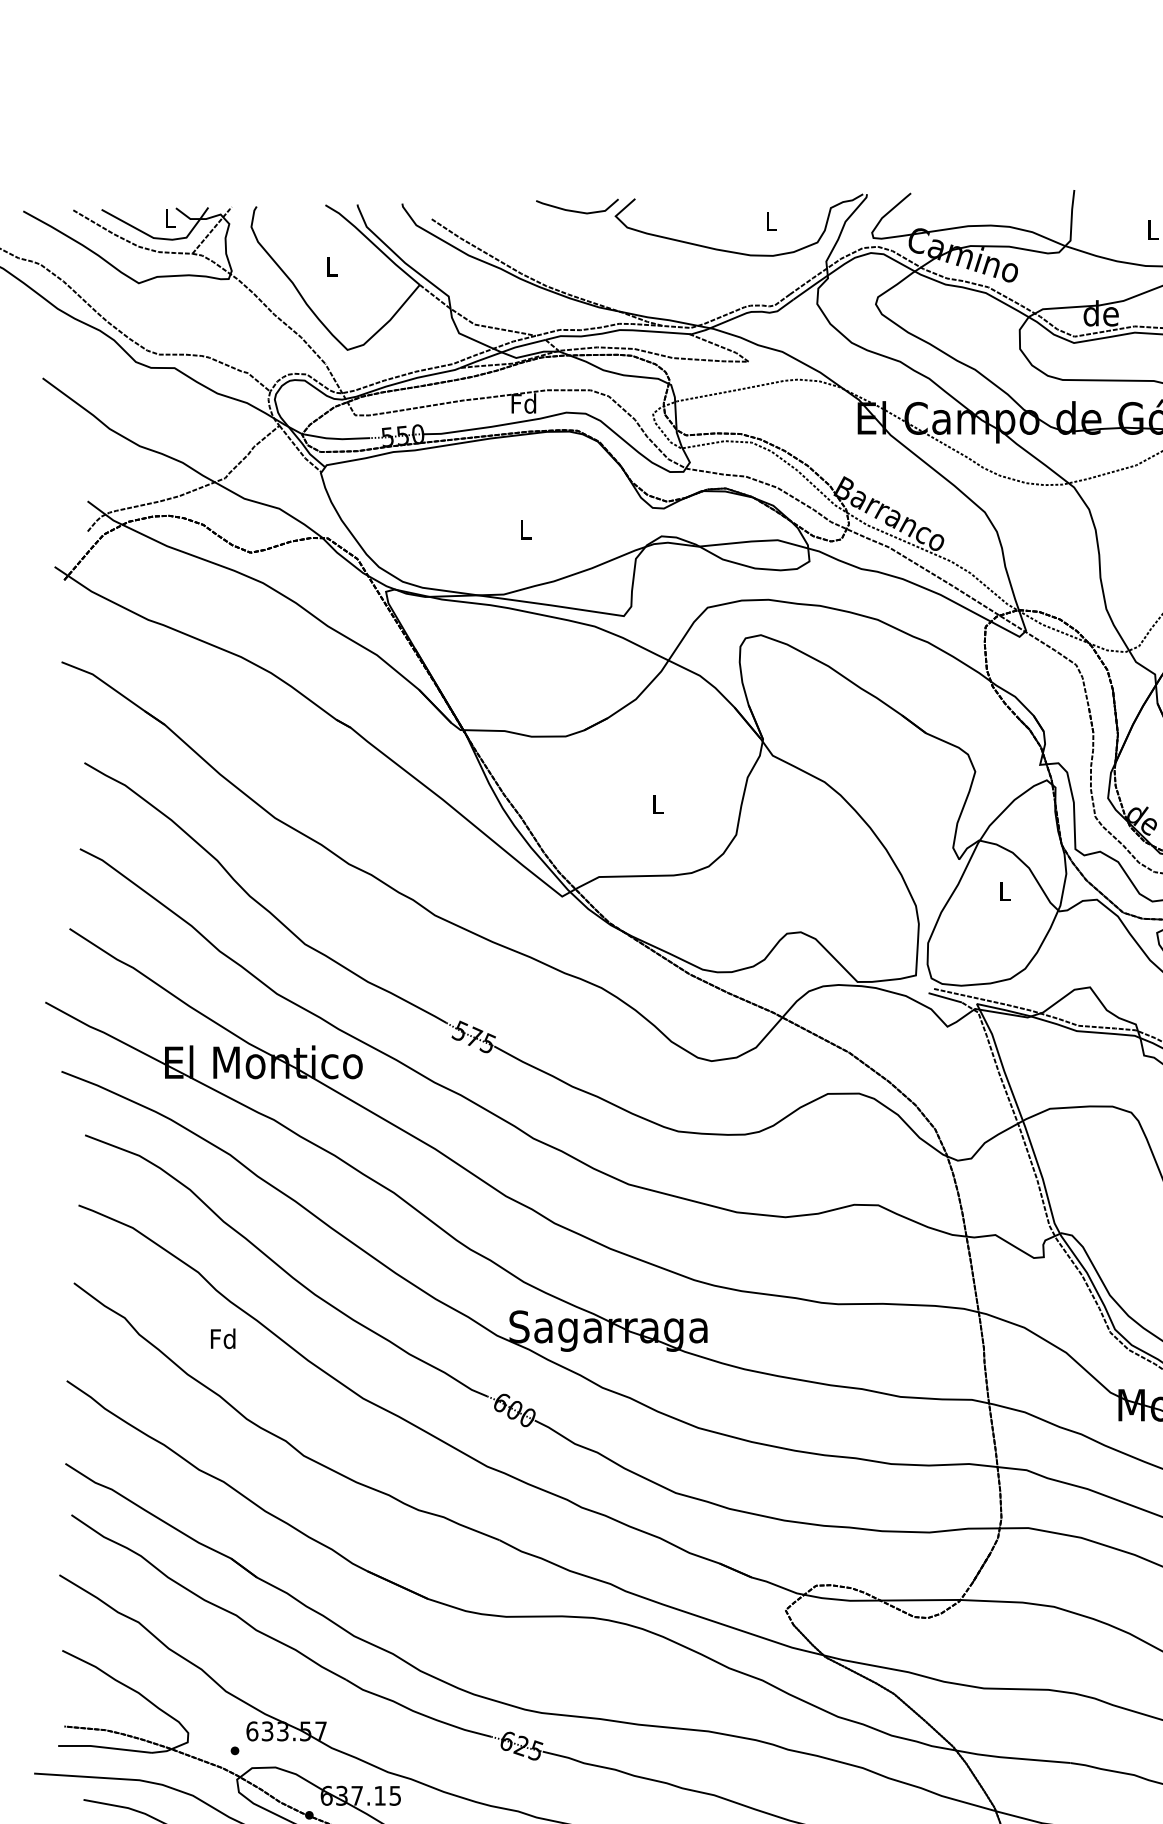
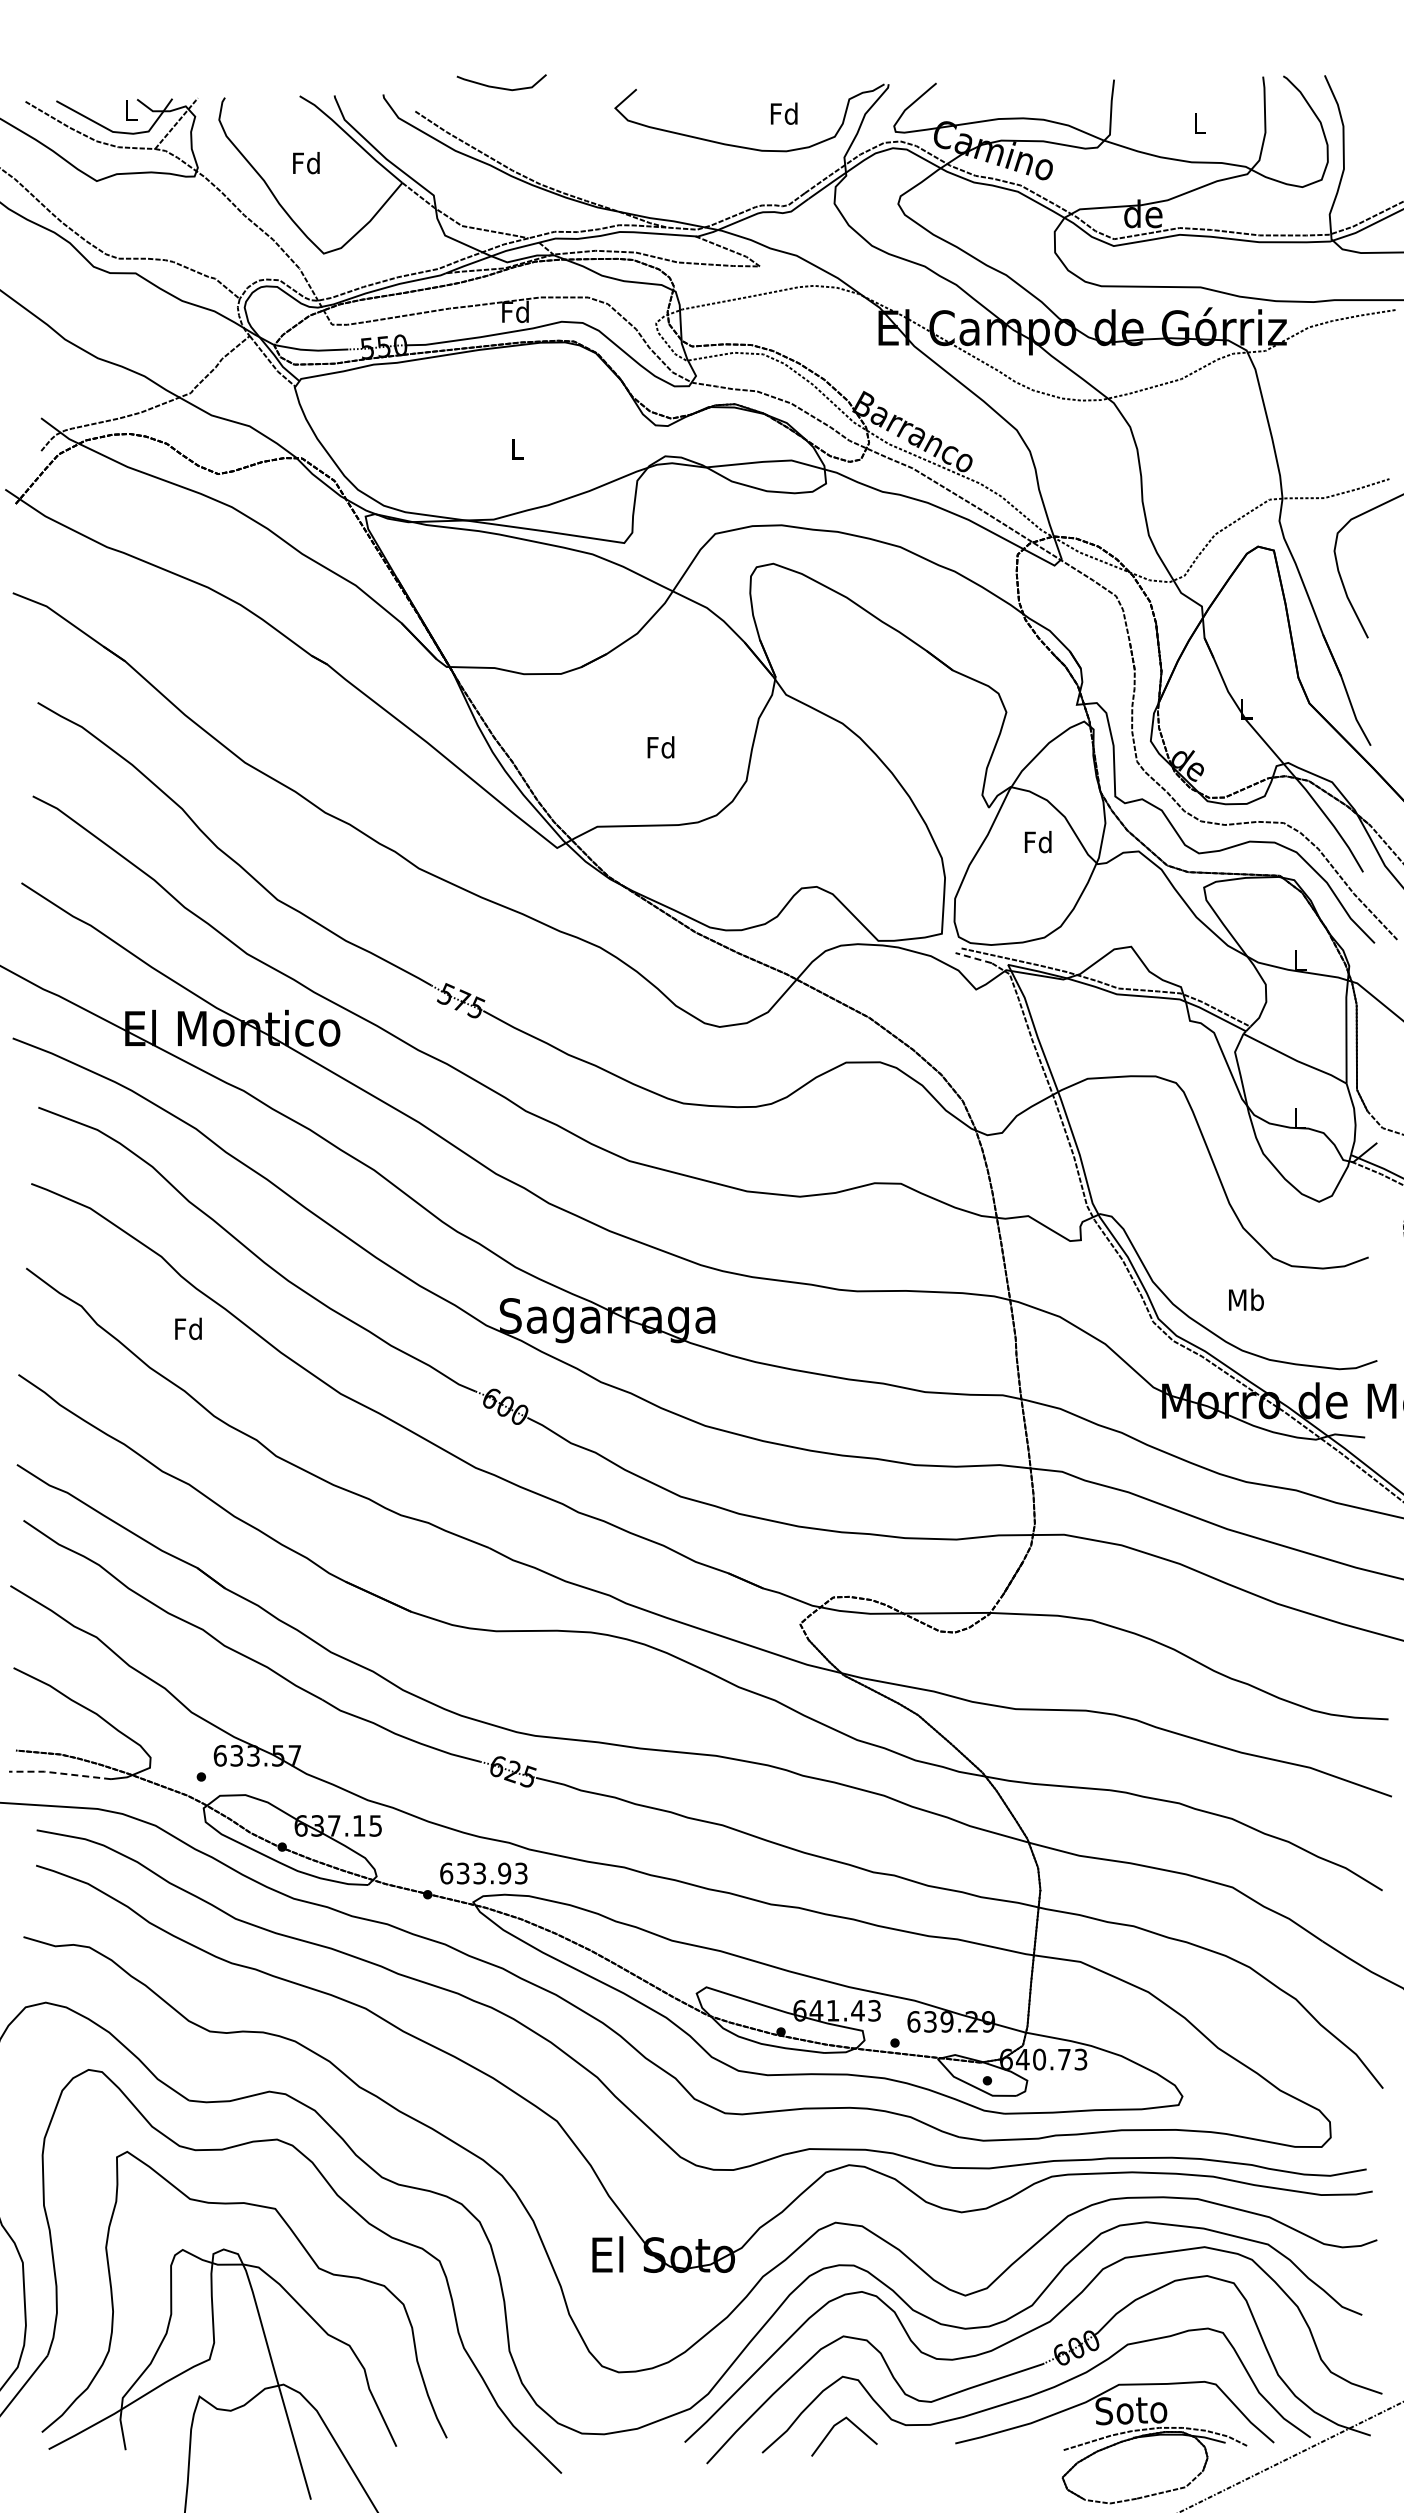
curve: (577, 210) -> (501, 87), moved
text: (770, 221) -> (783, 113), L -> Fd
text: (331, 267) -> (306, 163), L -> Fd
text: (657, 804) -> (660, 747), L -> Fd
text: (1003, 890) -> (1037, 841), L -> Fd
line: (945, 998) -> (973, 958), solid -> dashed
line: (104, 1747) -> (59, 1773), solid -> dashed

